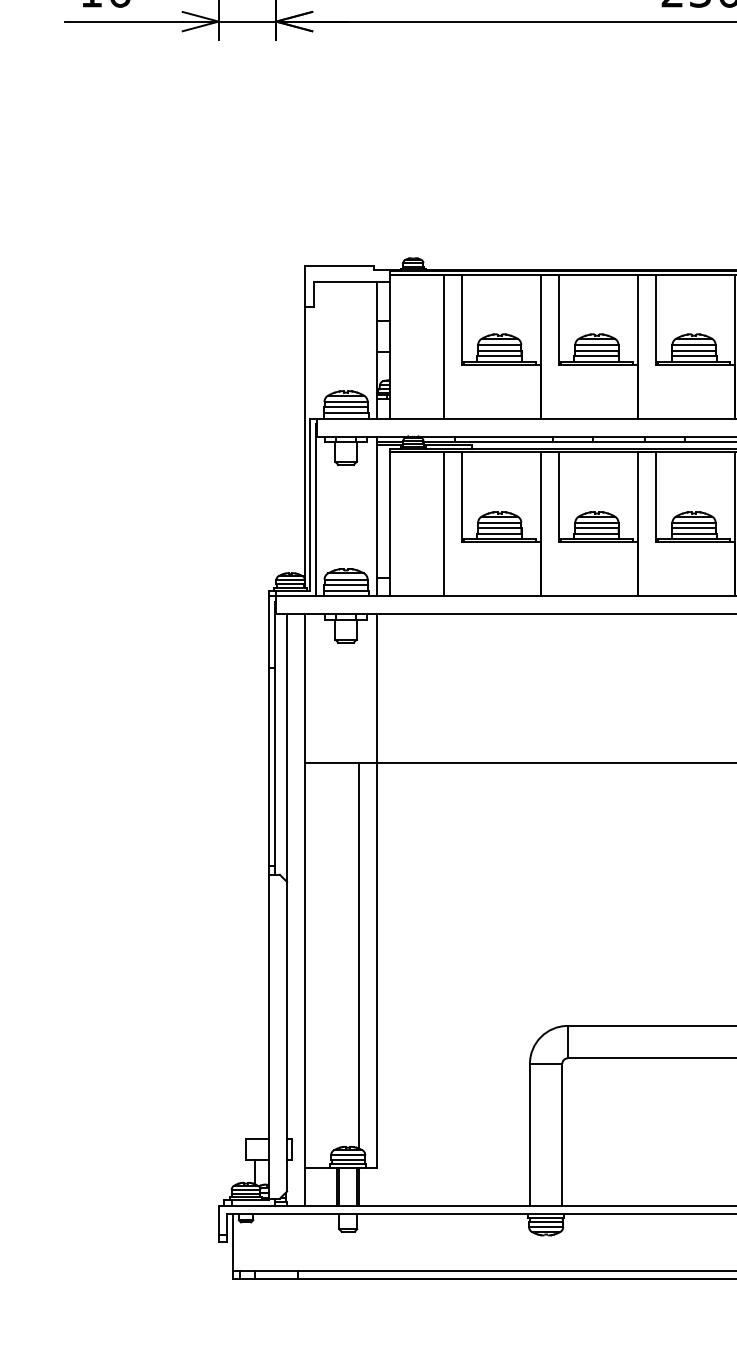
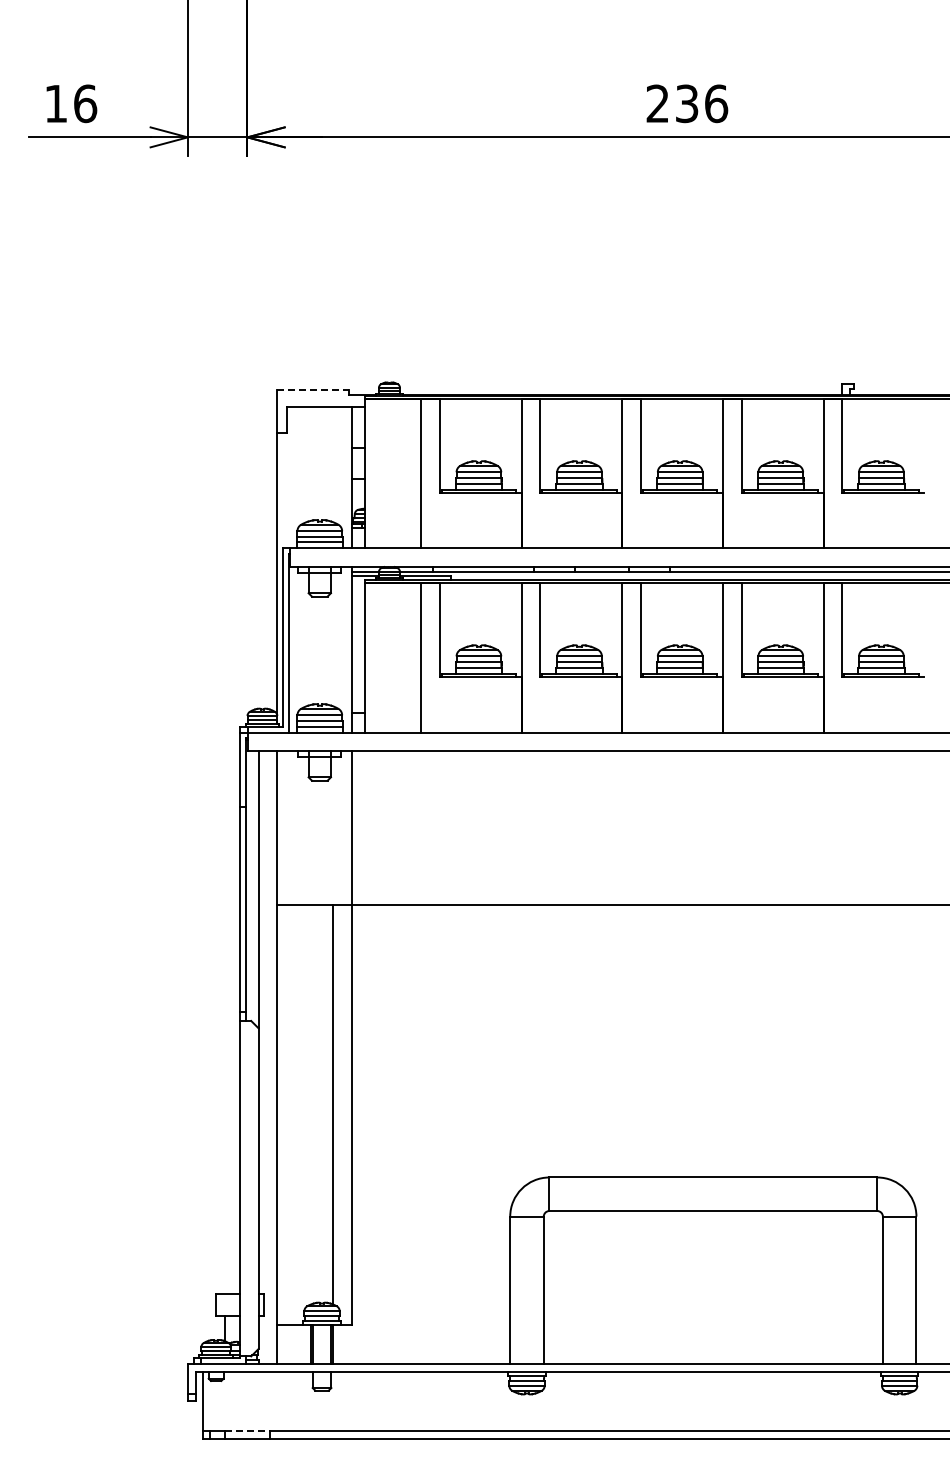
line: (340, 266) -> (313, 390), solid -> dashed
line: (277, 1270) -> (248, 1430), solid -> dashed

